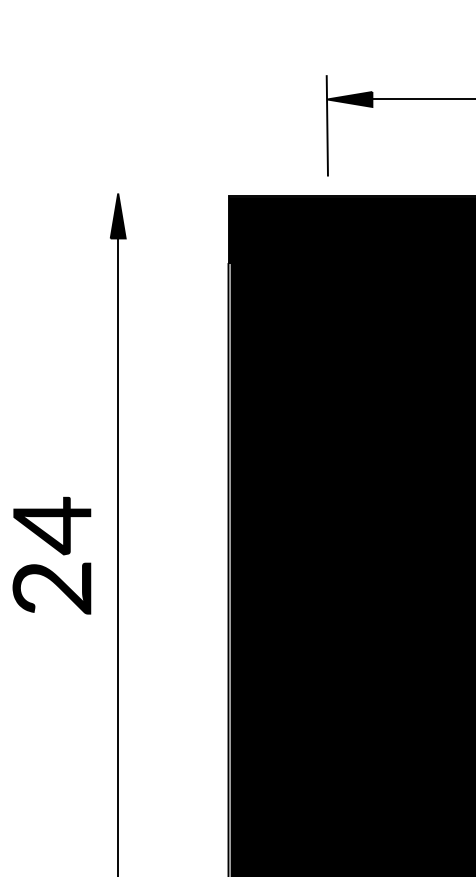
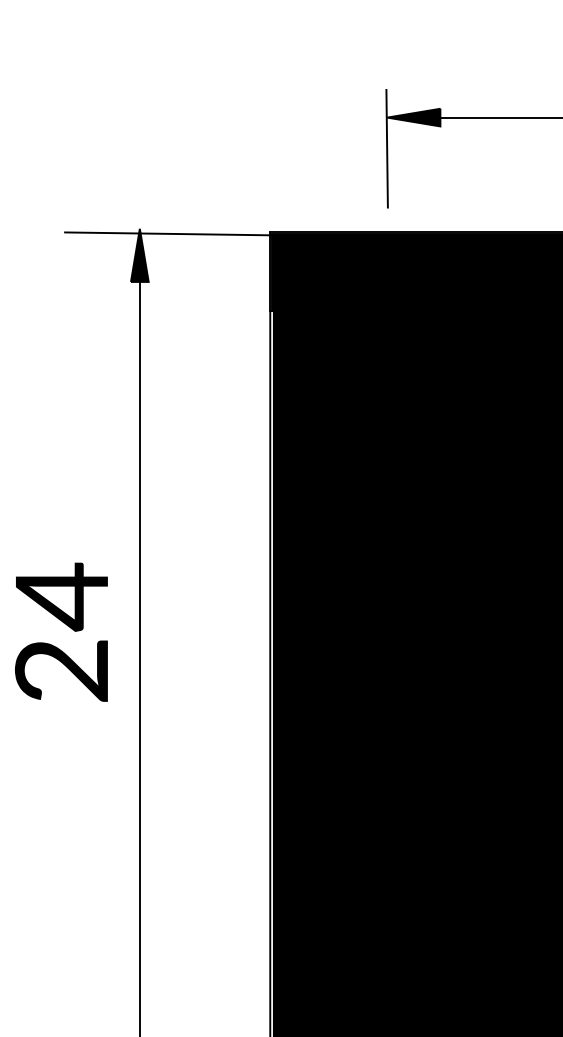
line: (142, 197) -> (168, 233), added
text: (51, 555) -> (60, 632), moved

